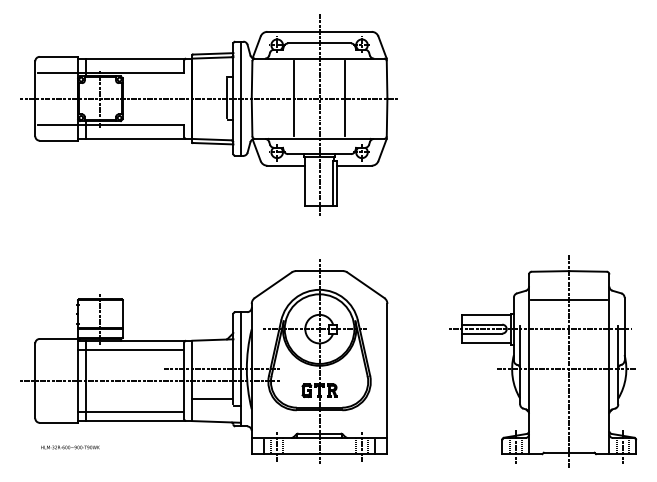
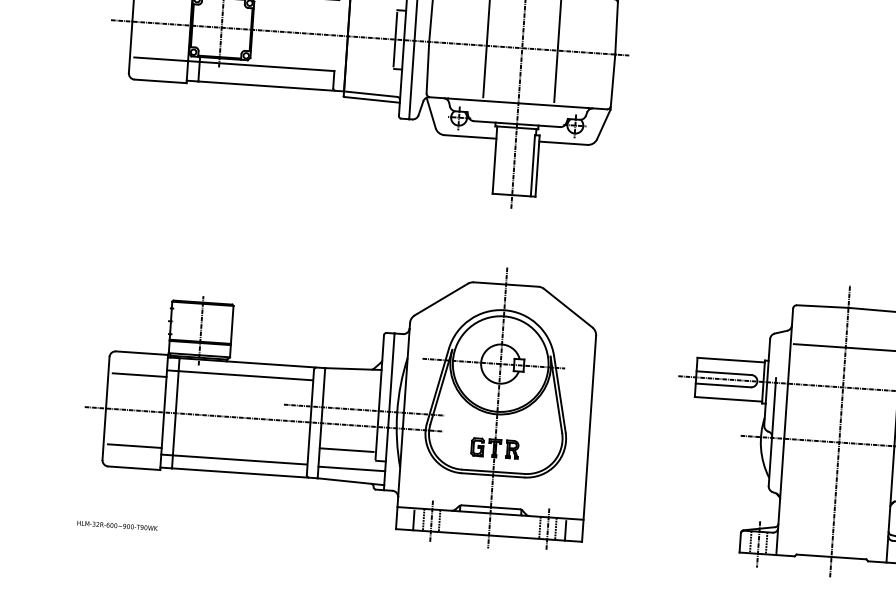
line: (57, 355) -> (138, 375), added
line: (57, 406) -> (134, 445), added
line: (216, 412) -> (351, 468), added
text: (70, 447) -> (117, 525), moved

